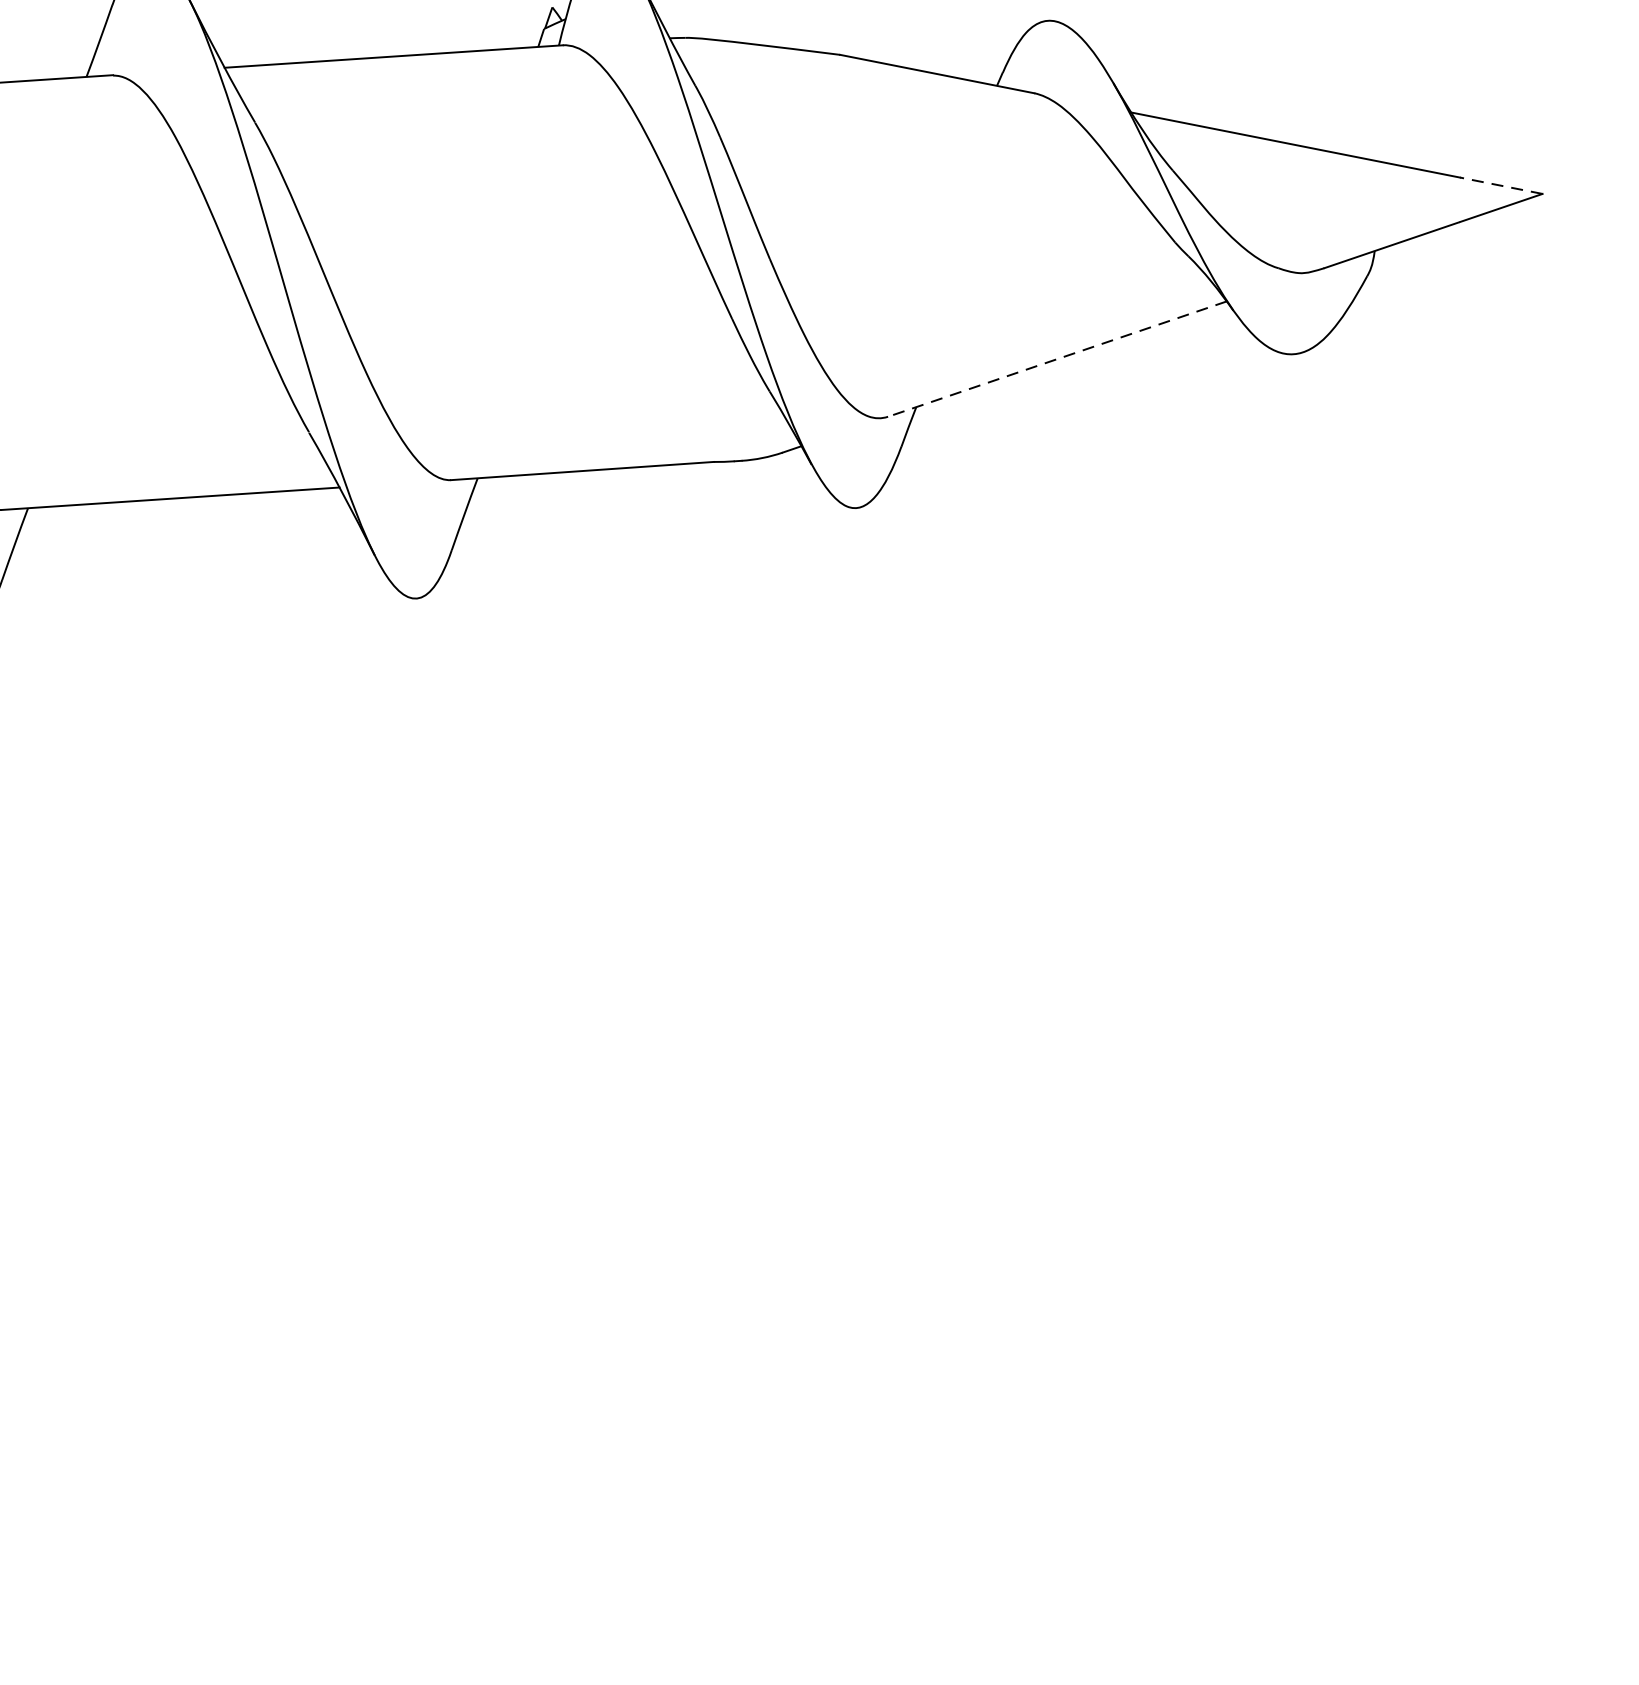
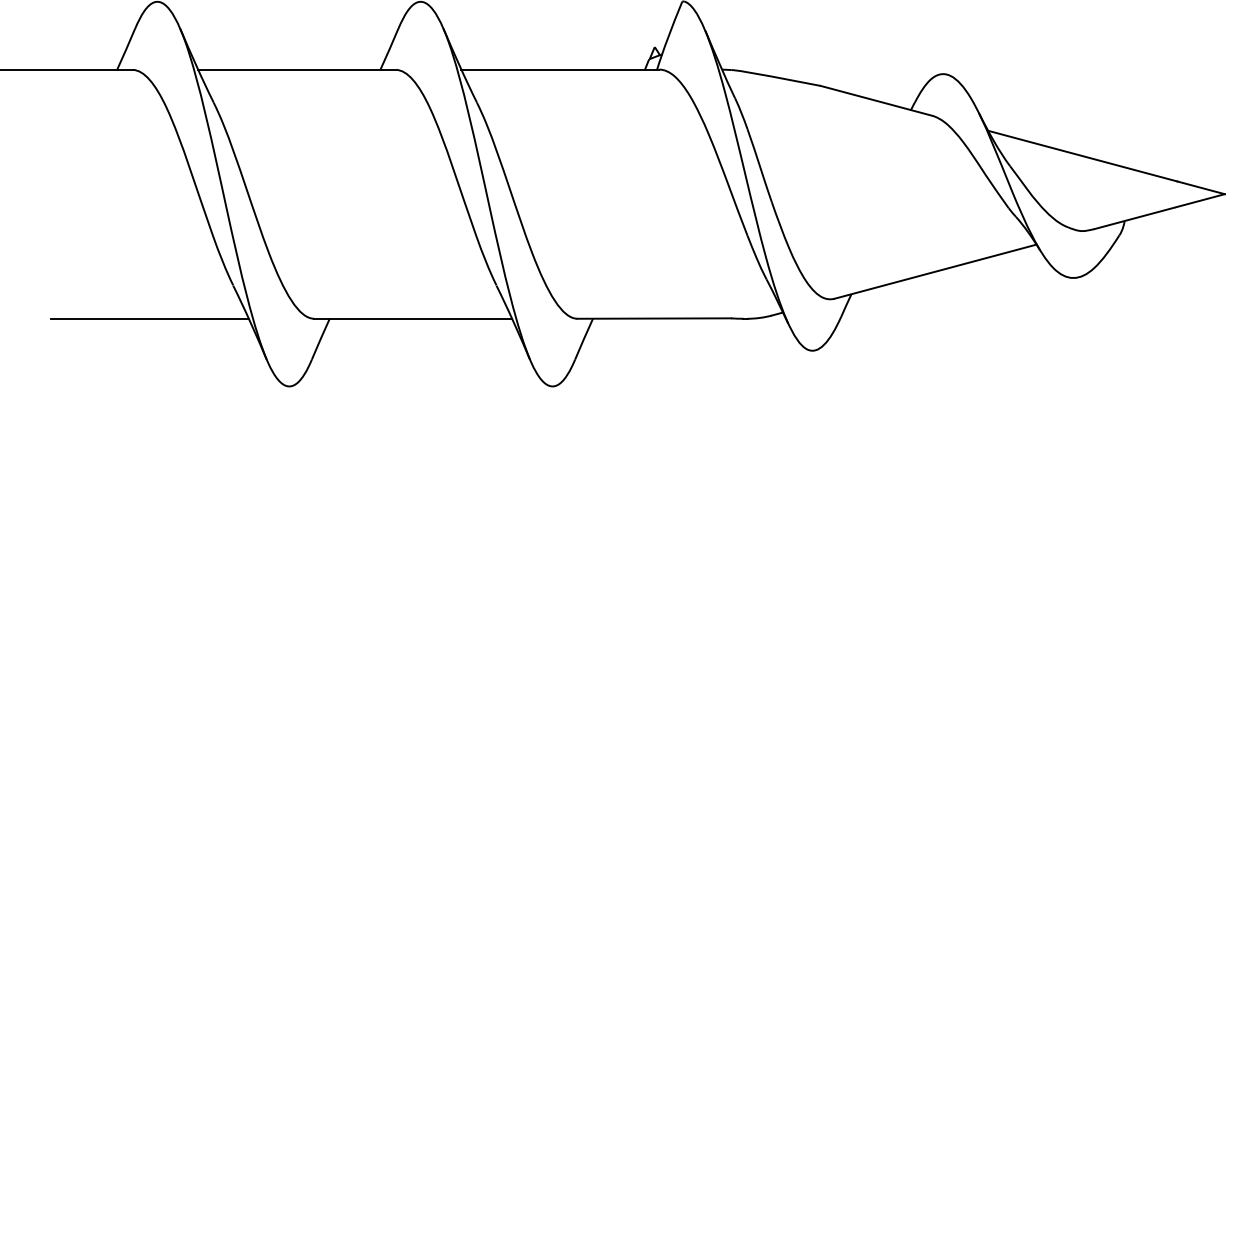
line: (1502, 185) -> (1201, 187), dashed -> solid
line: (1057, 358) -> (935, 271), dashed -> solid

